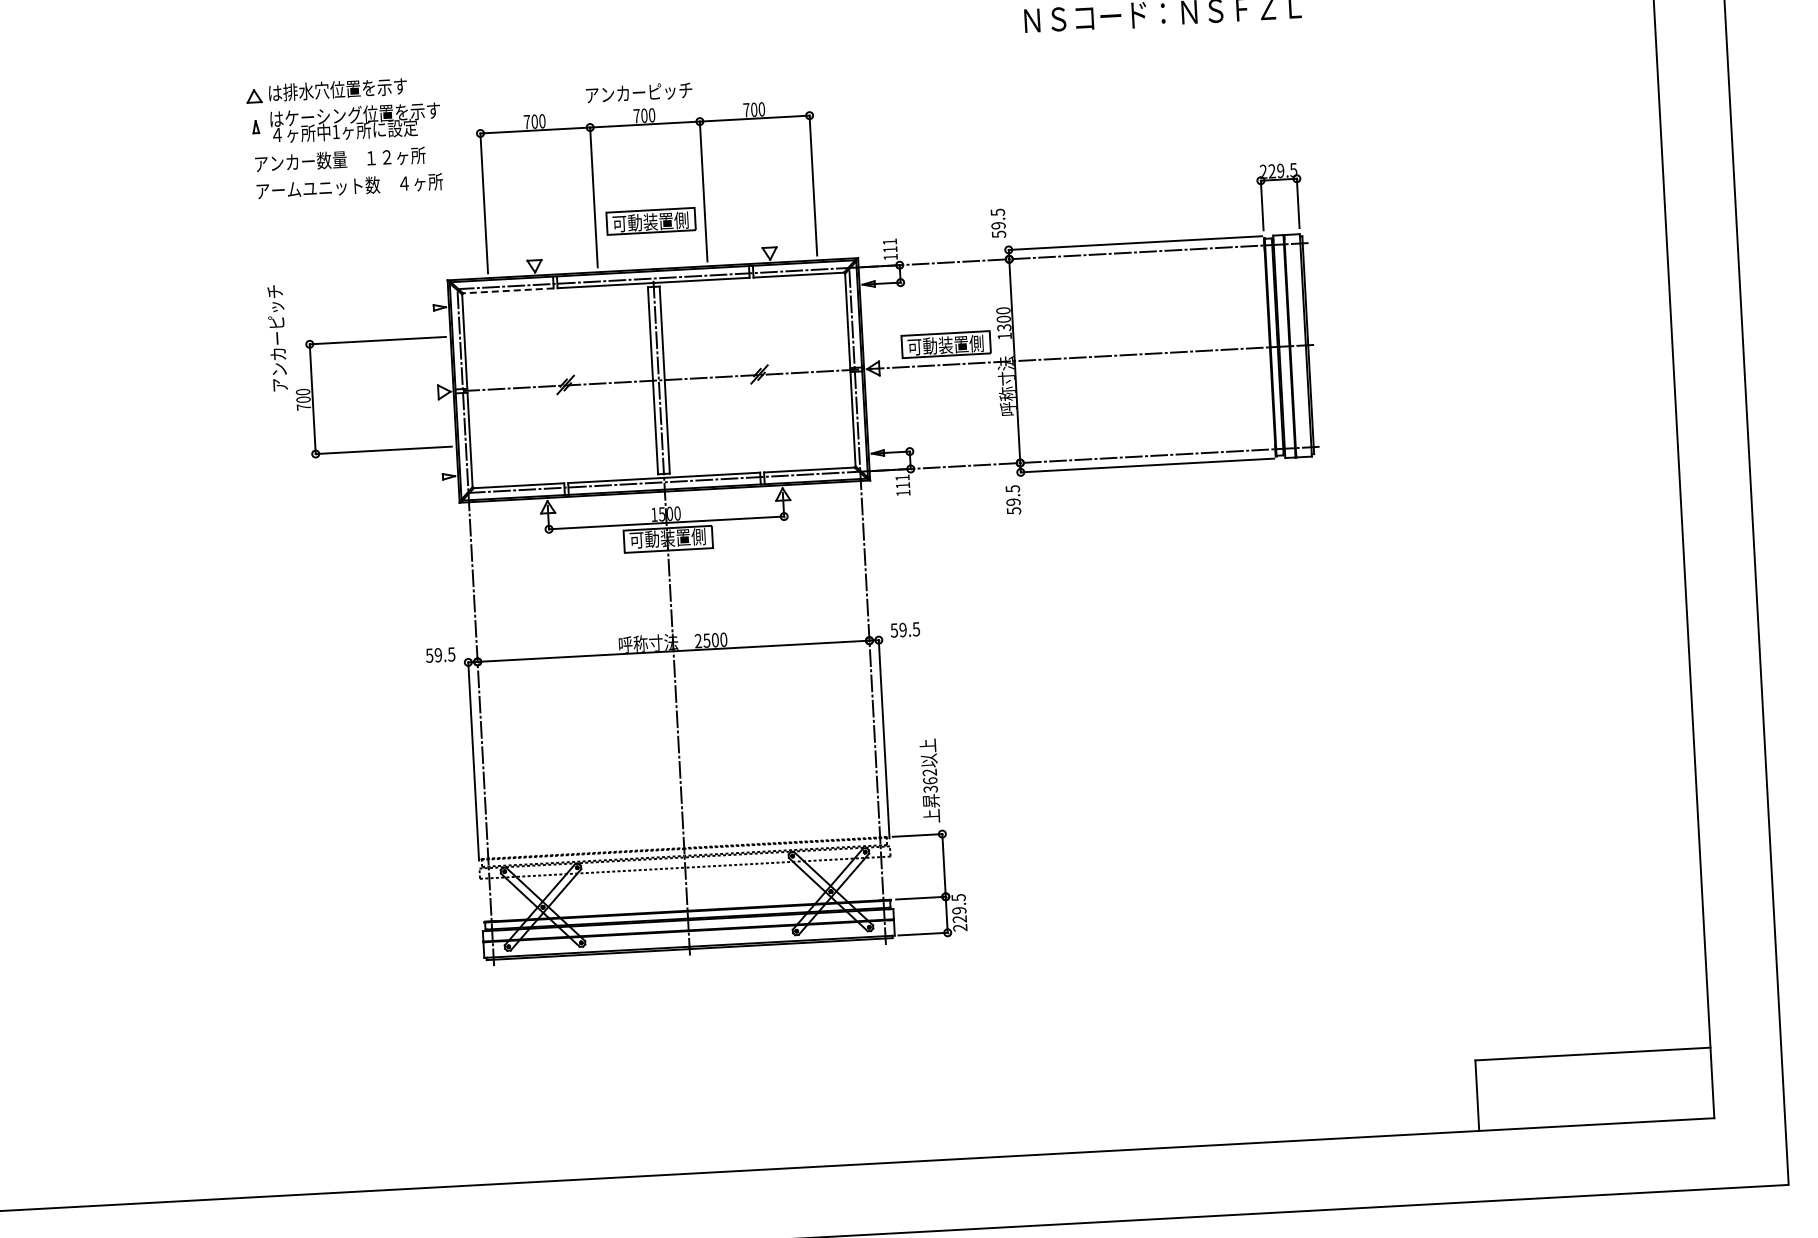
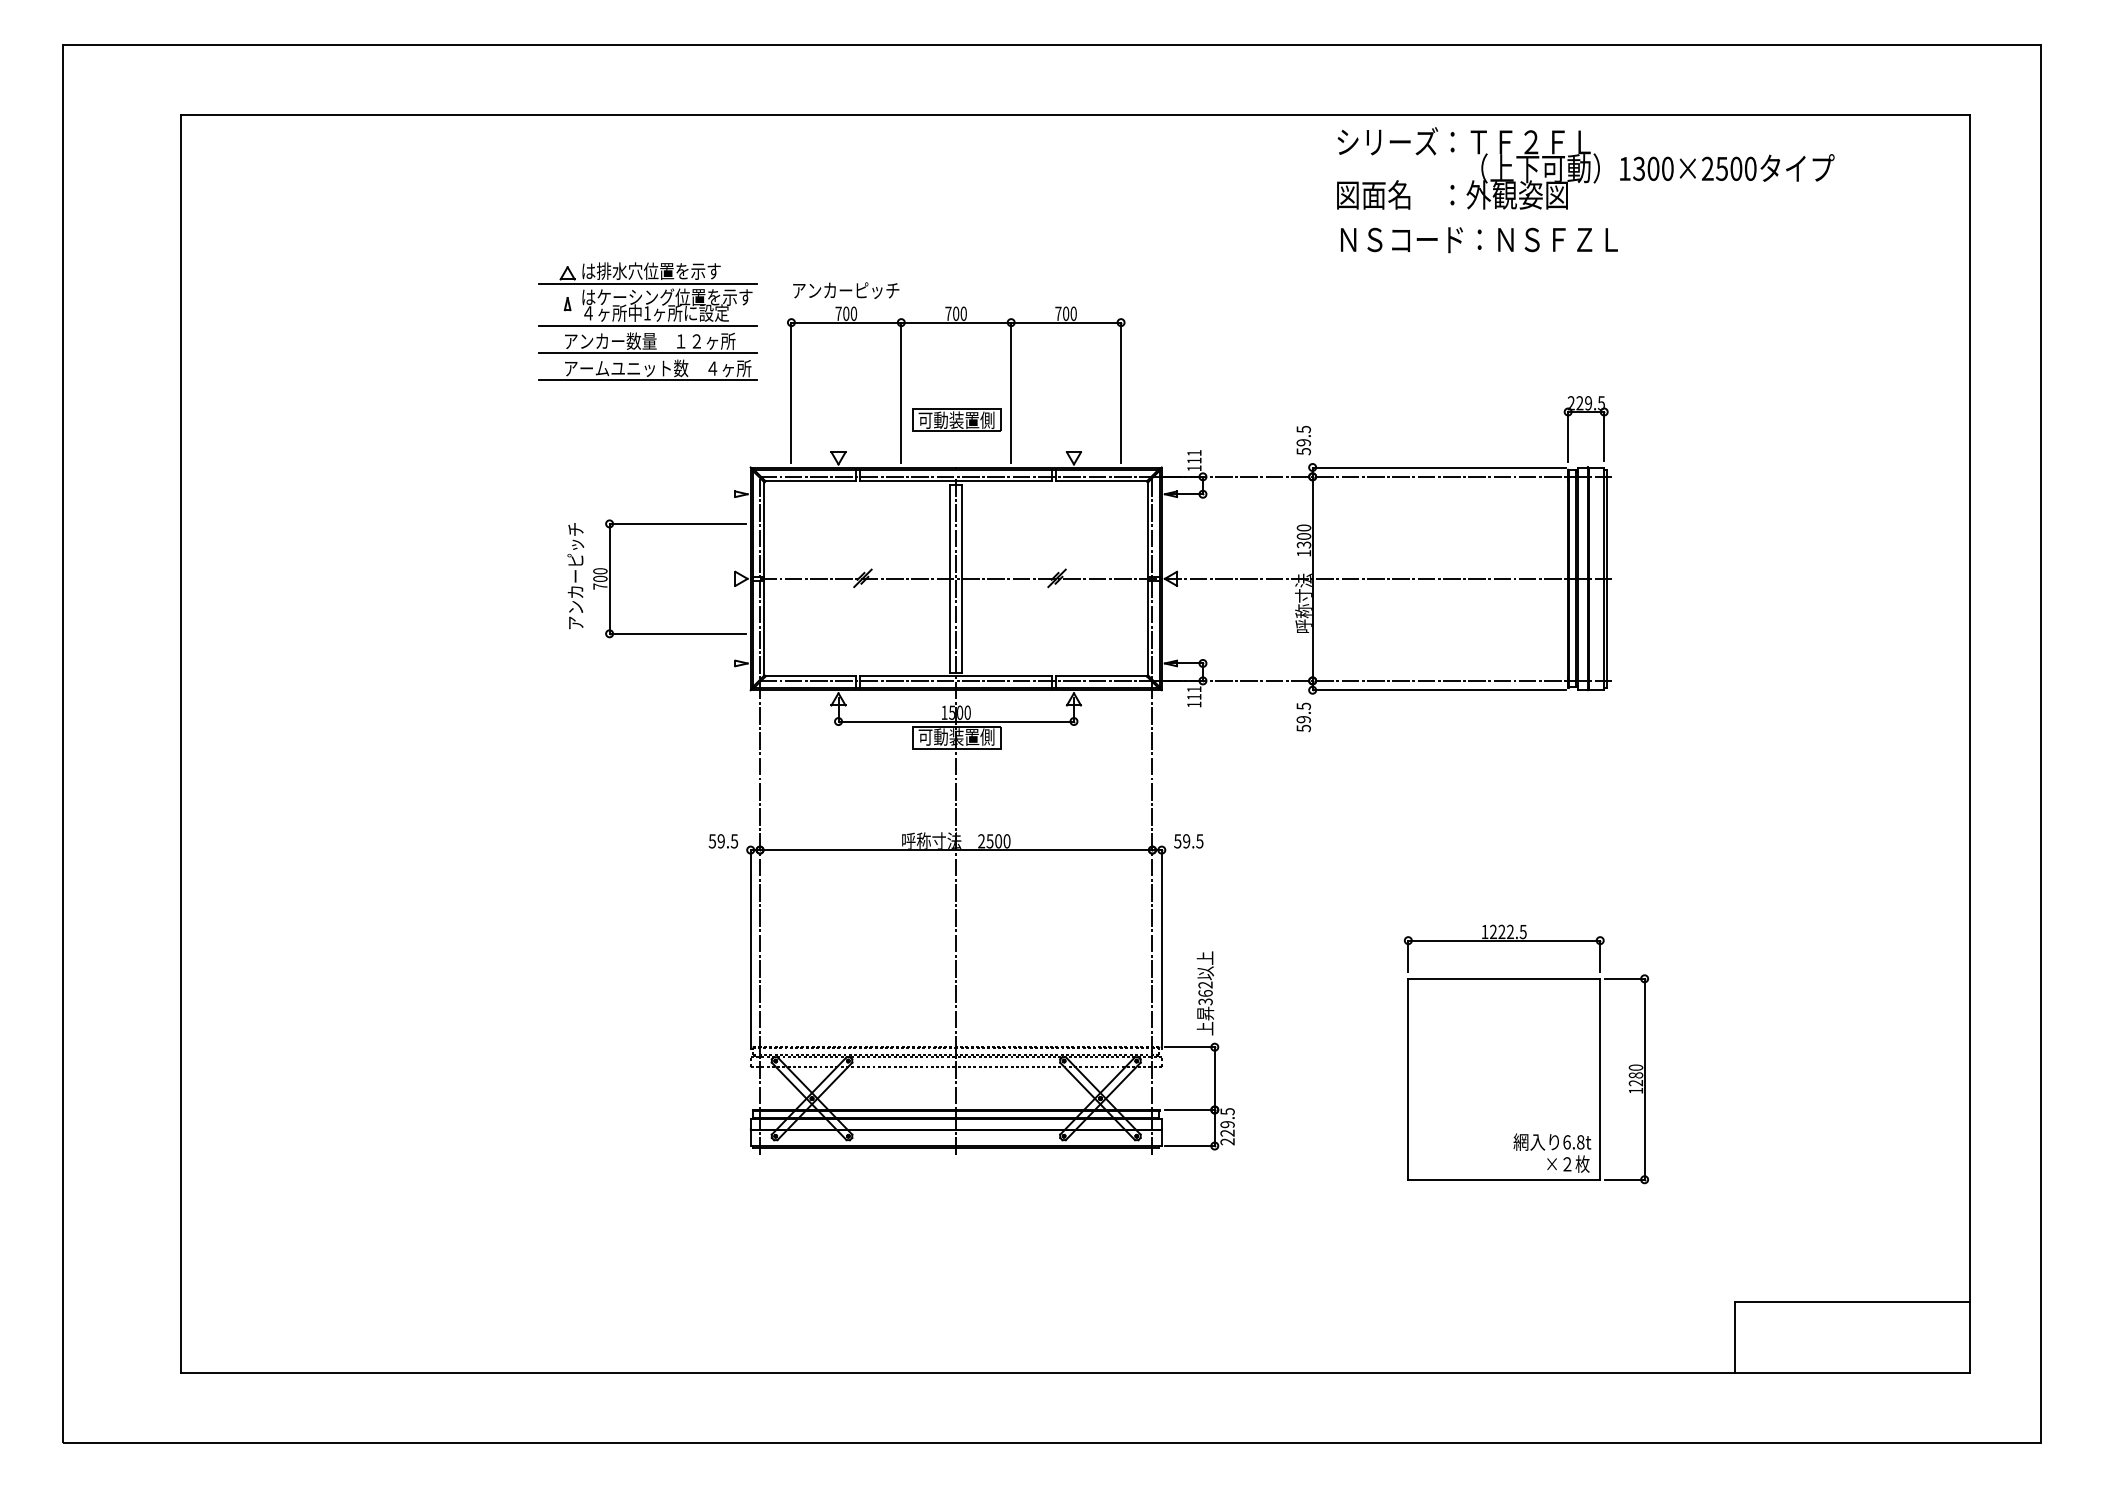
text: (639, 92) -> (846, 290), moved
line: (335, 102) -> (648, 283), added
line: (337, 144) -> (648, 325), added
line: (339, 171) -> (648, 352), added
line: (340, 198) -> (648, 380), added
line: (508, 291) -> (810, 481), dashed -> solid
text: (277, 338) -> (575, 576), moved
part: (945, 344) -> (1244, 558), removed
part: (1253, 824) -> (1525, 1054), added

